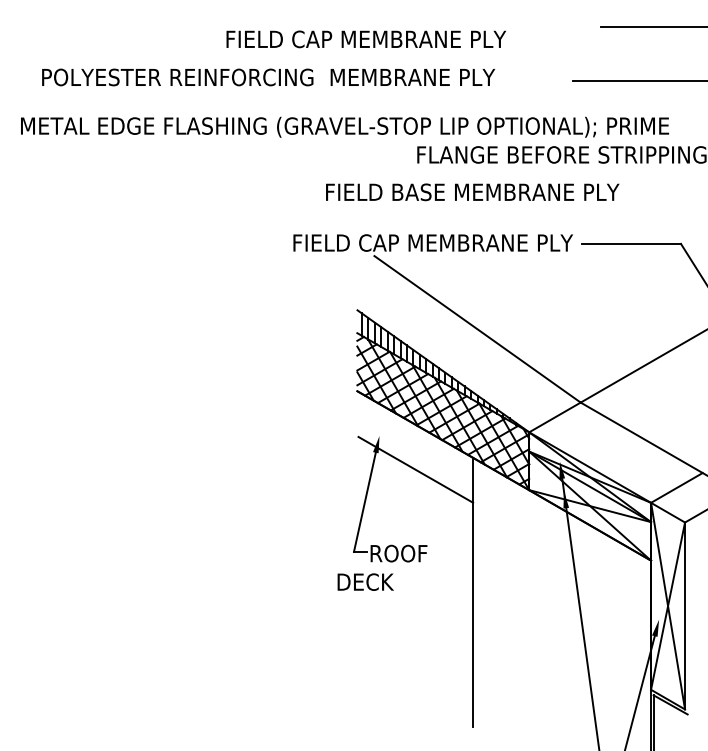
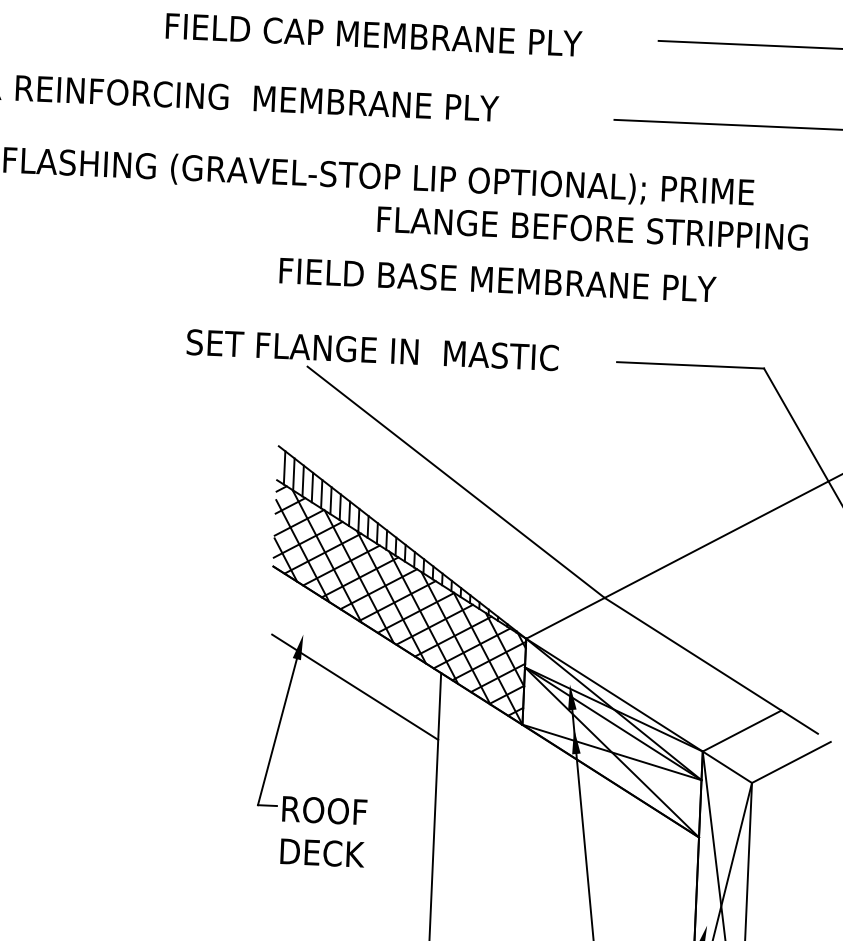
text: (365, 39) -> (372, 35), moved
text: (472, 192) -> (497, 280), moved
text: (432, 242) -> (394, 350), FIELD CAP MEMBRANE PLY -> SET FLANGE IN  MASTIC
text: (365, 581) -> (322, 852), moved

